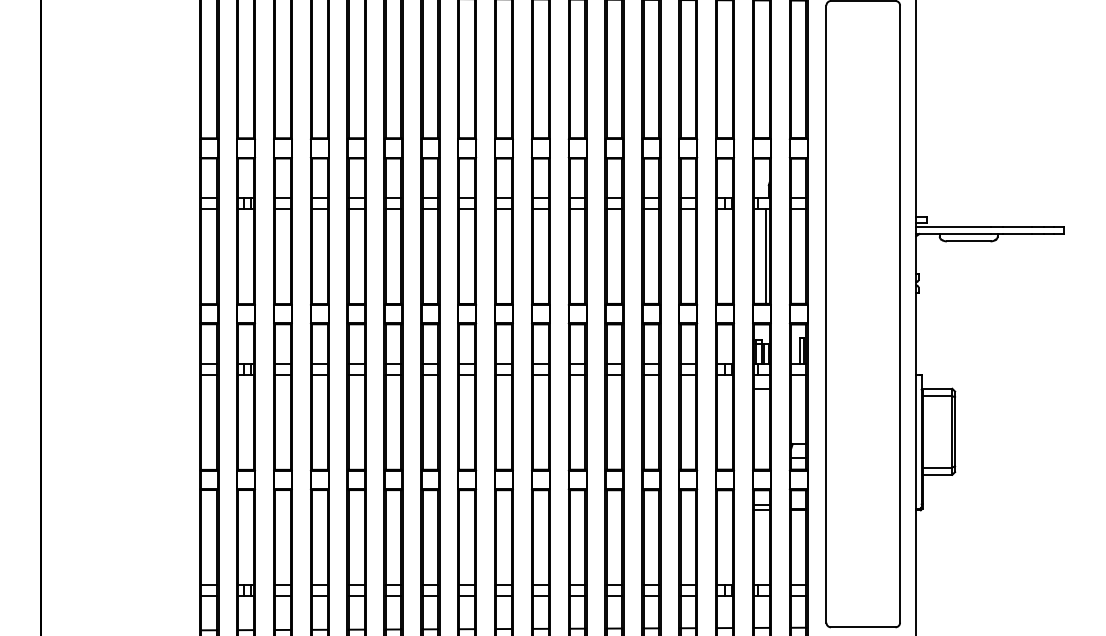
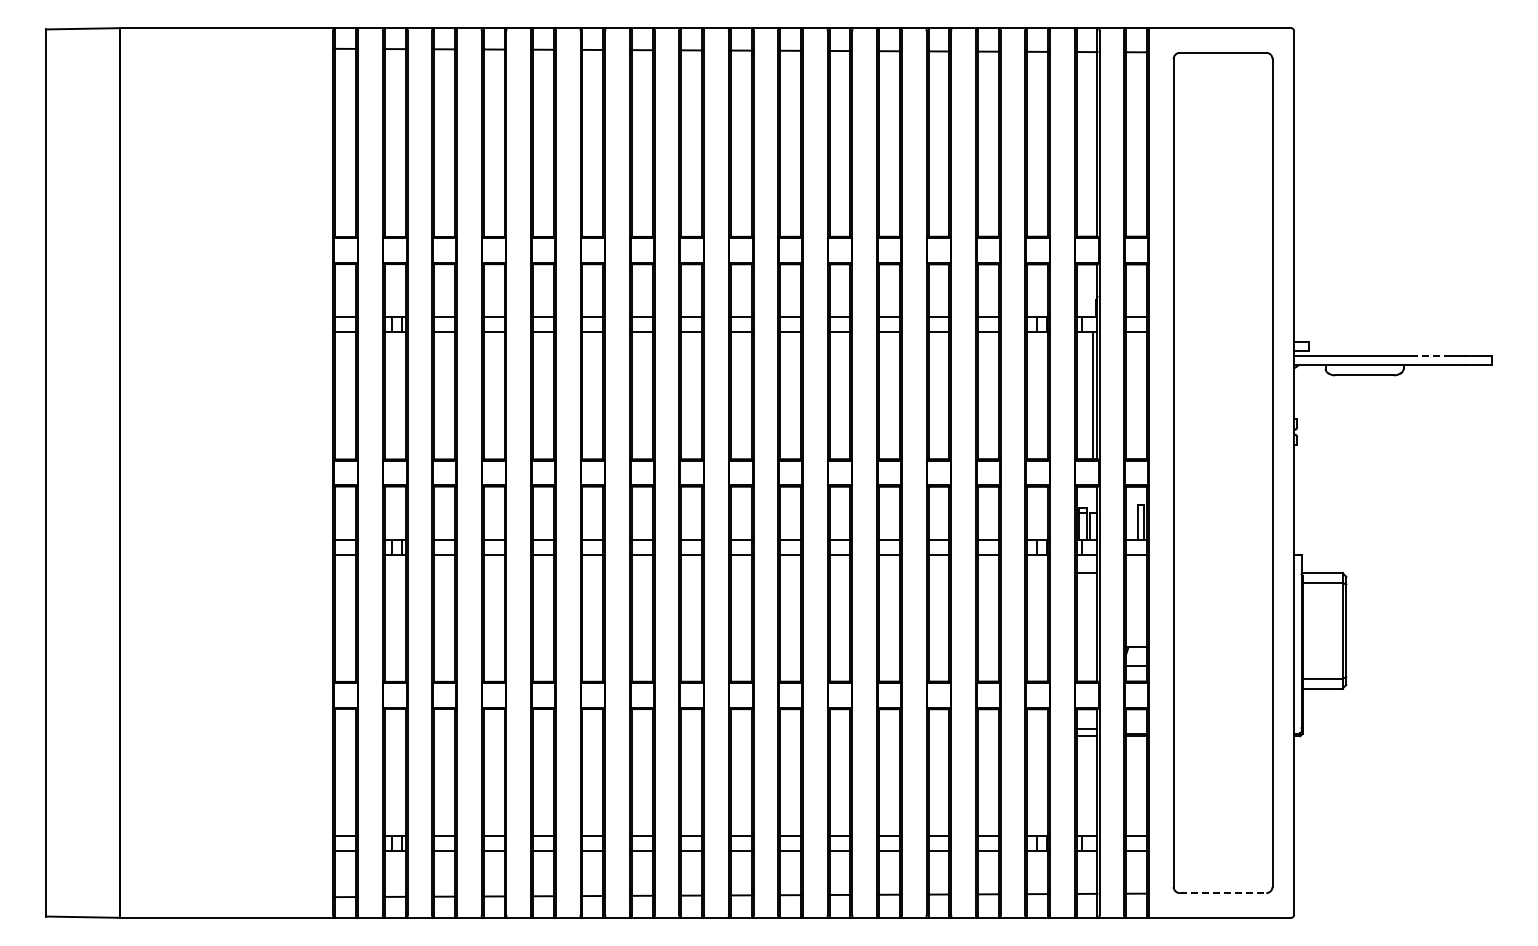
line: (1017, 226) -> (1430, 355), solid -> dashed
line: (863, 627) -> (1223, 893), solid -> dashed

